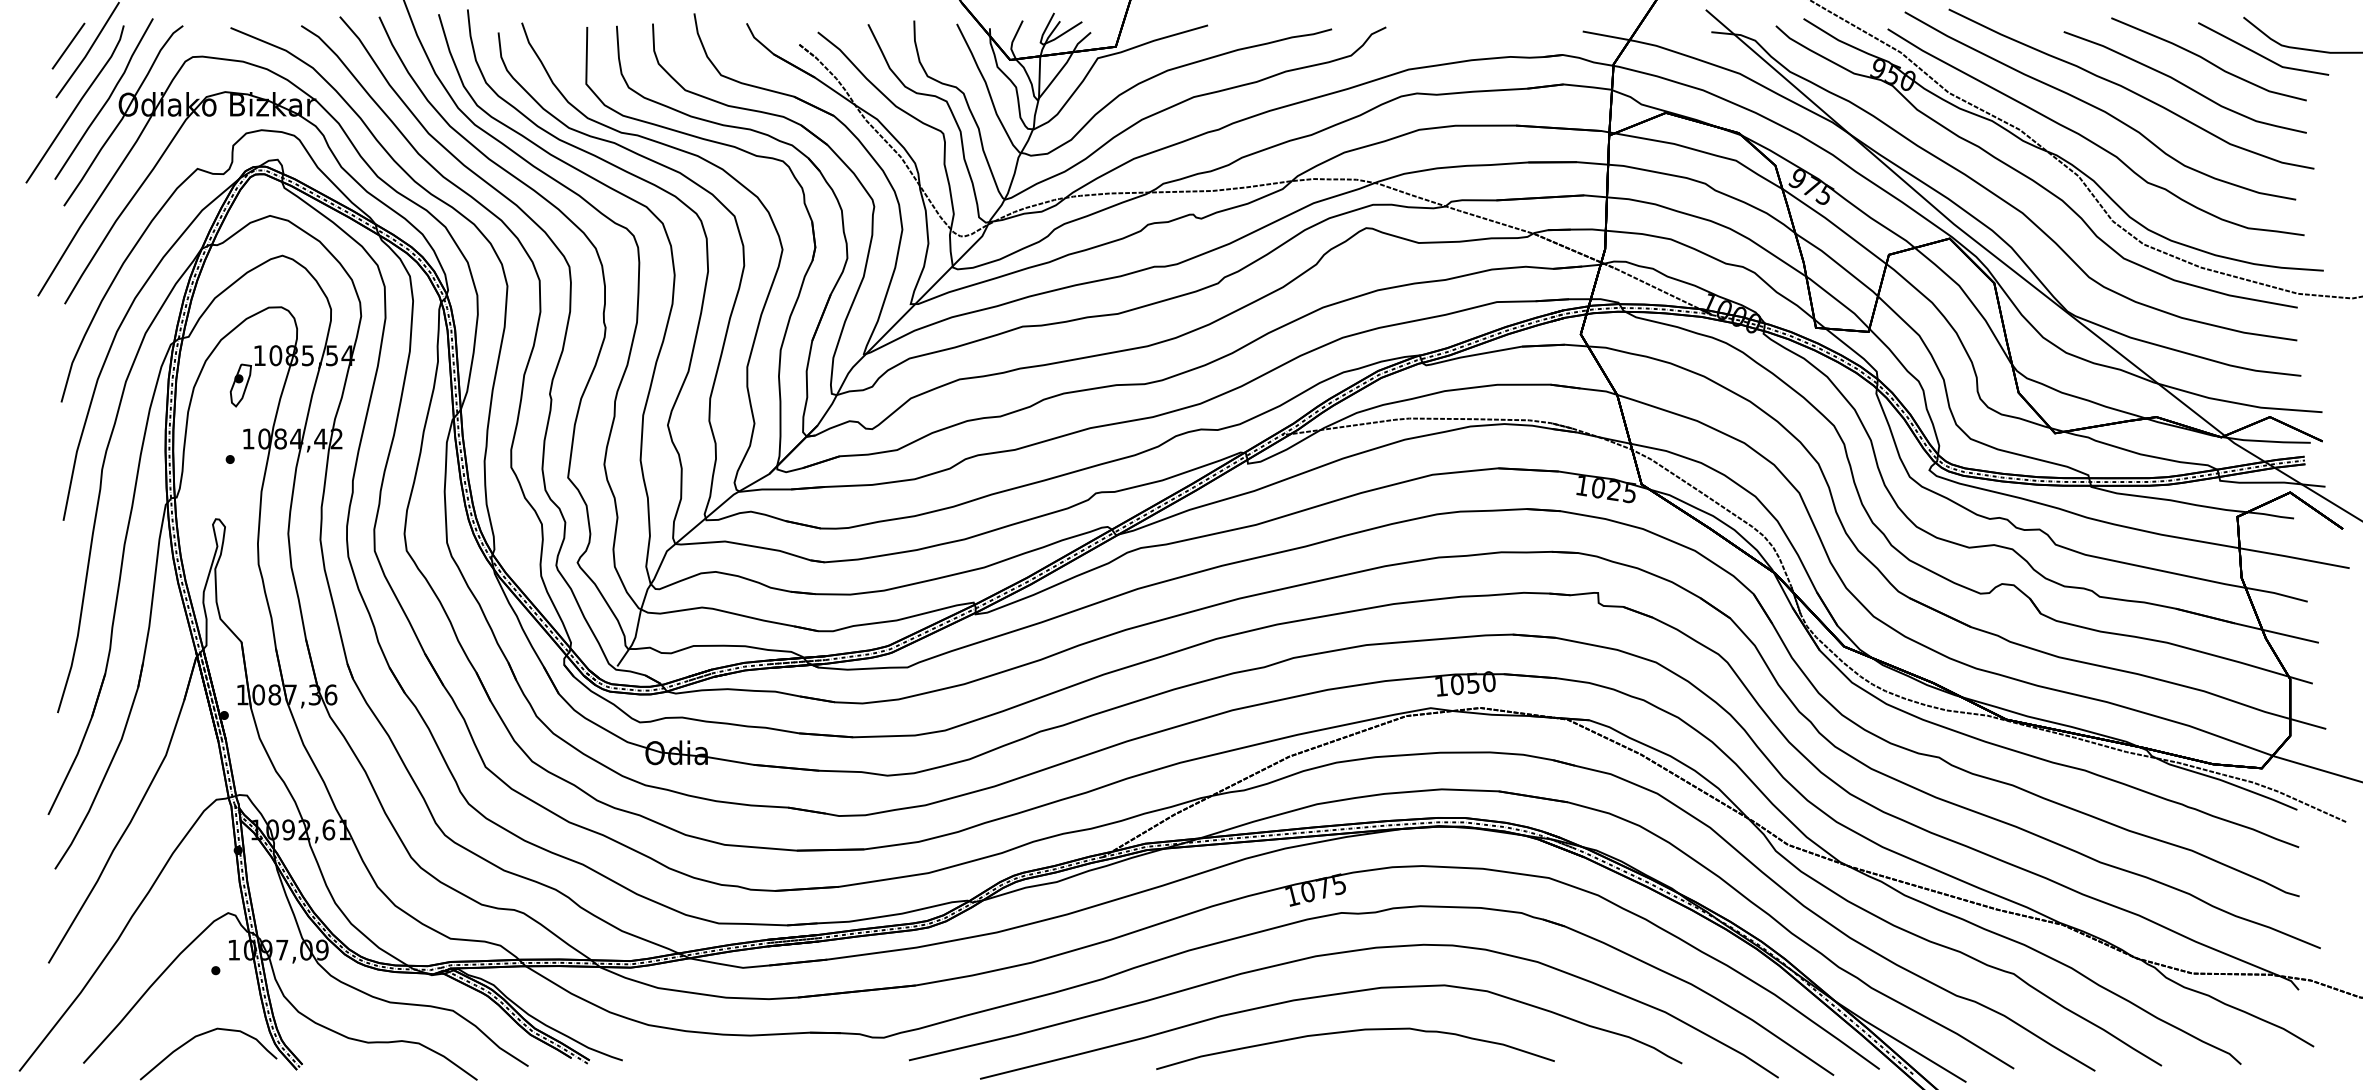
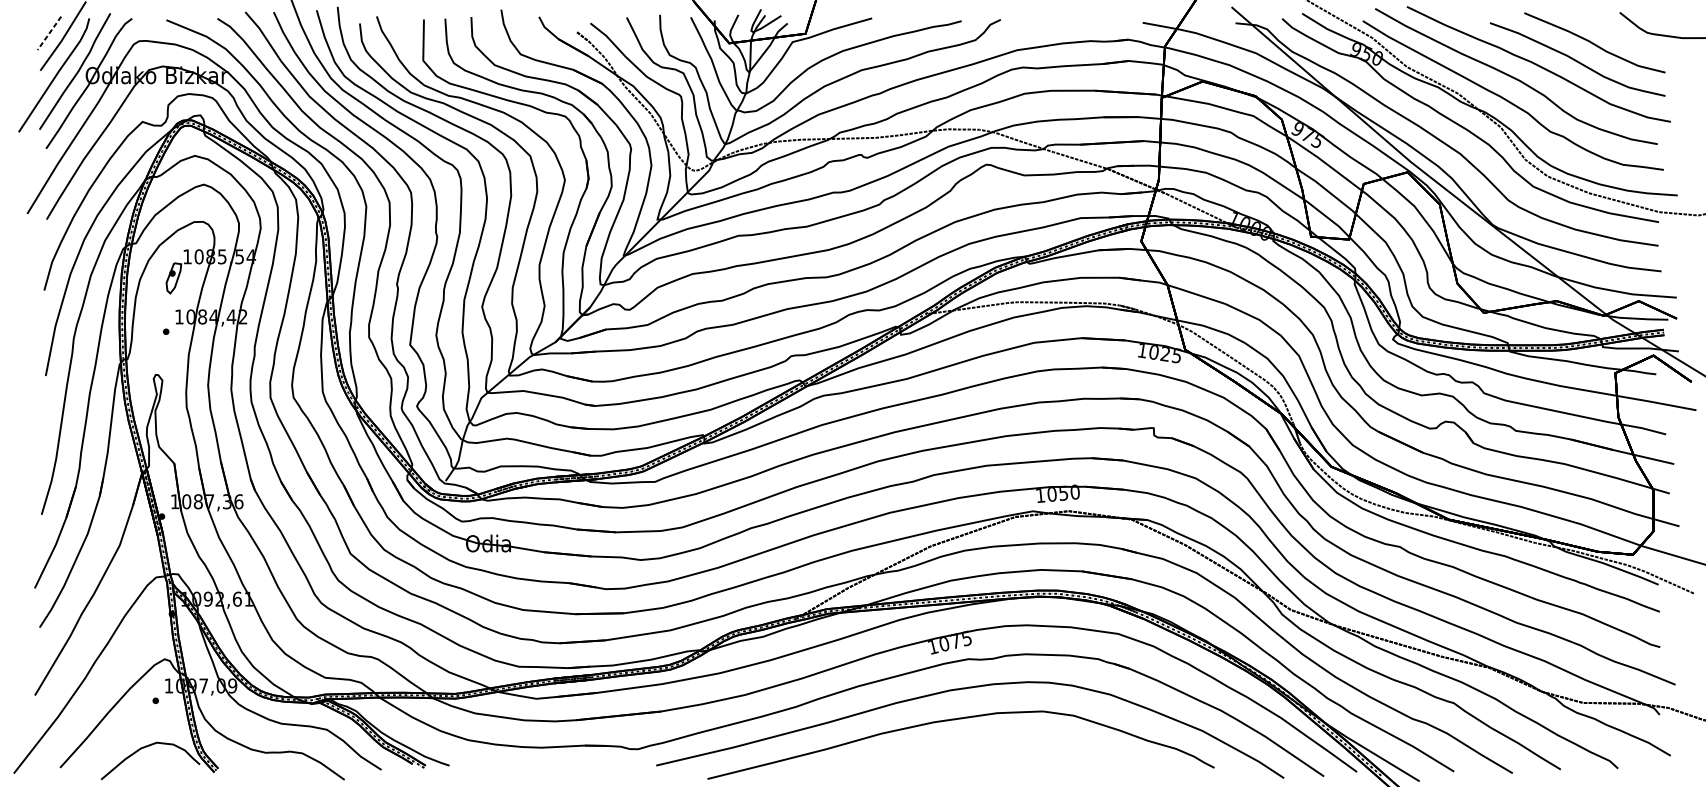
line: (68, 46) -> (49, 33), solid -> dashed
line: (2261, 54) -> (1632, 39), removed
curve: (1350, 1032) -> (975, 745), removed

